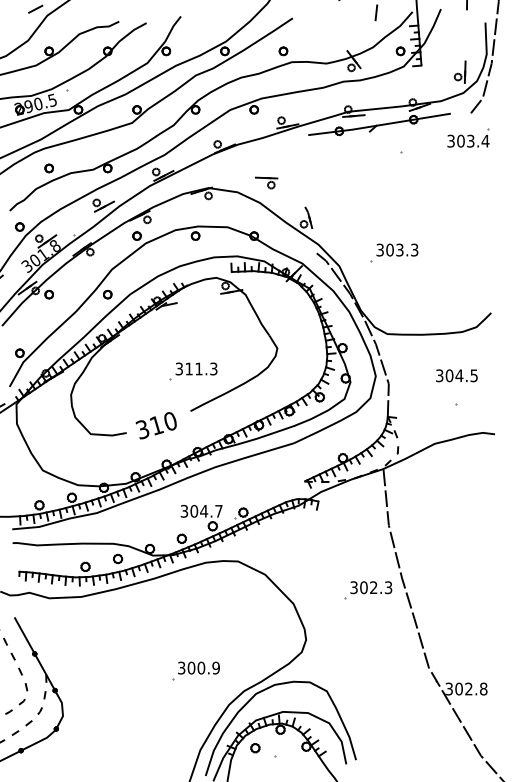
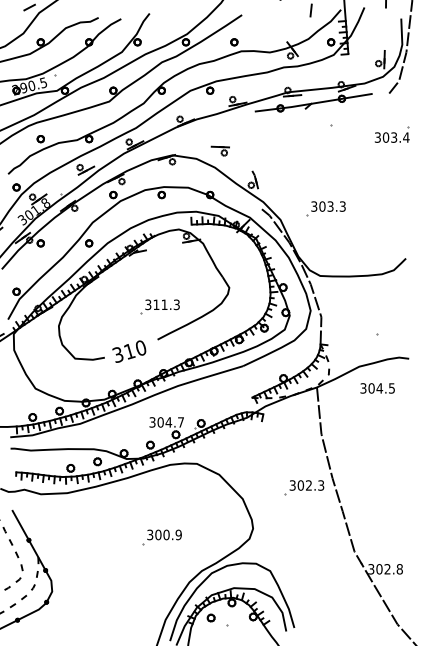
part: (467, 137) -> (391, 134), moved
text: (456, 375) -> (377, 388), moved
part: (195, 671) -> (161, 537), moved

